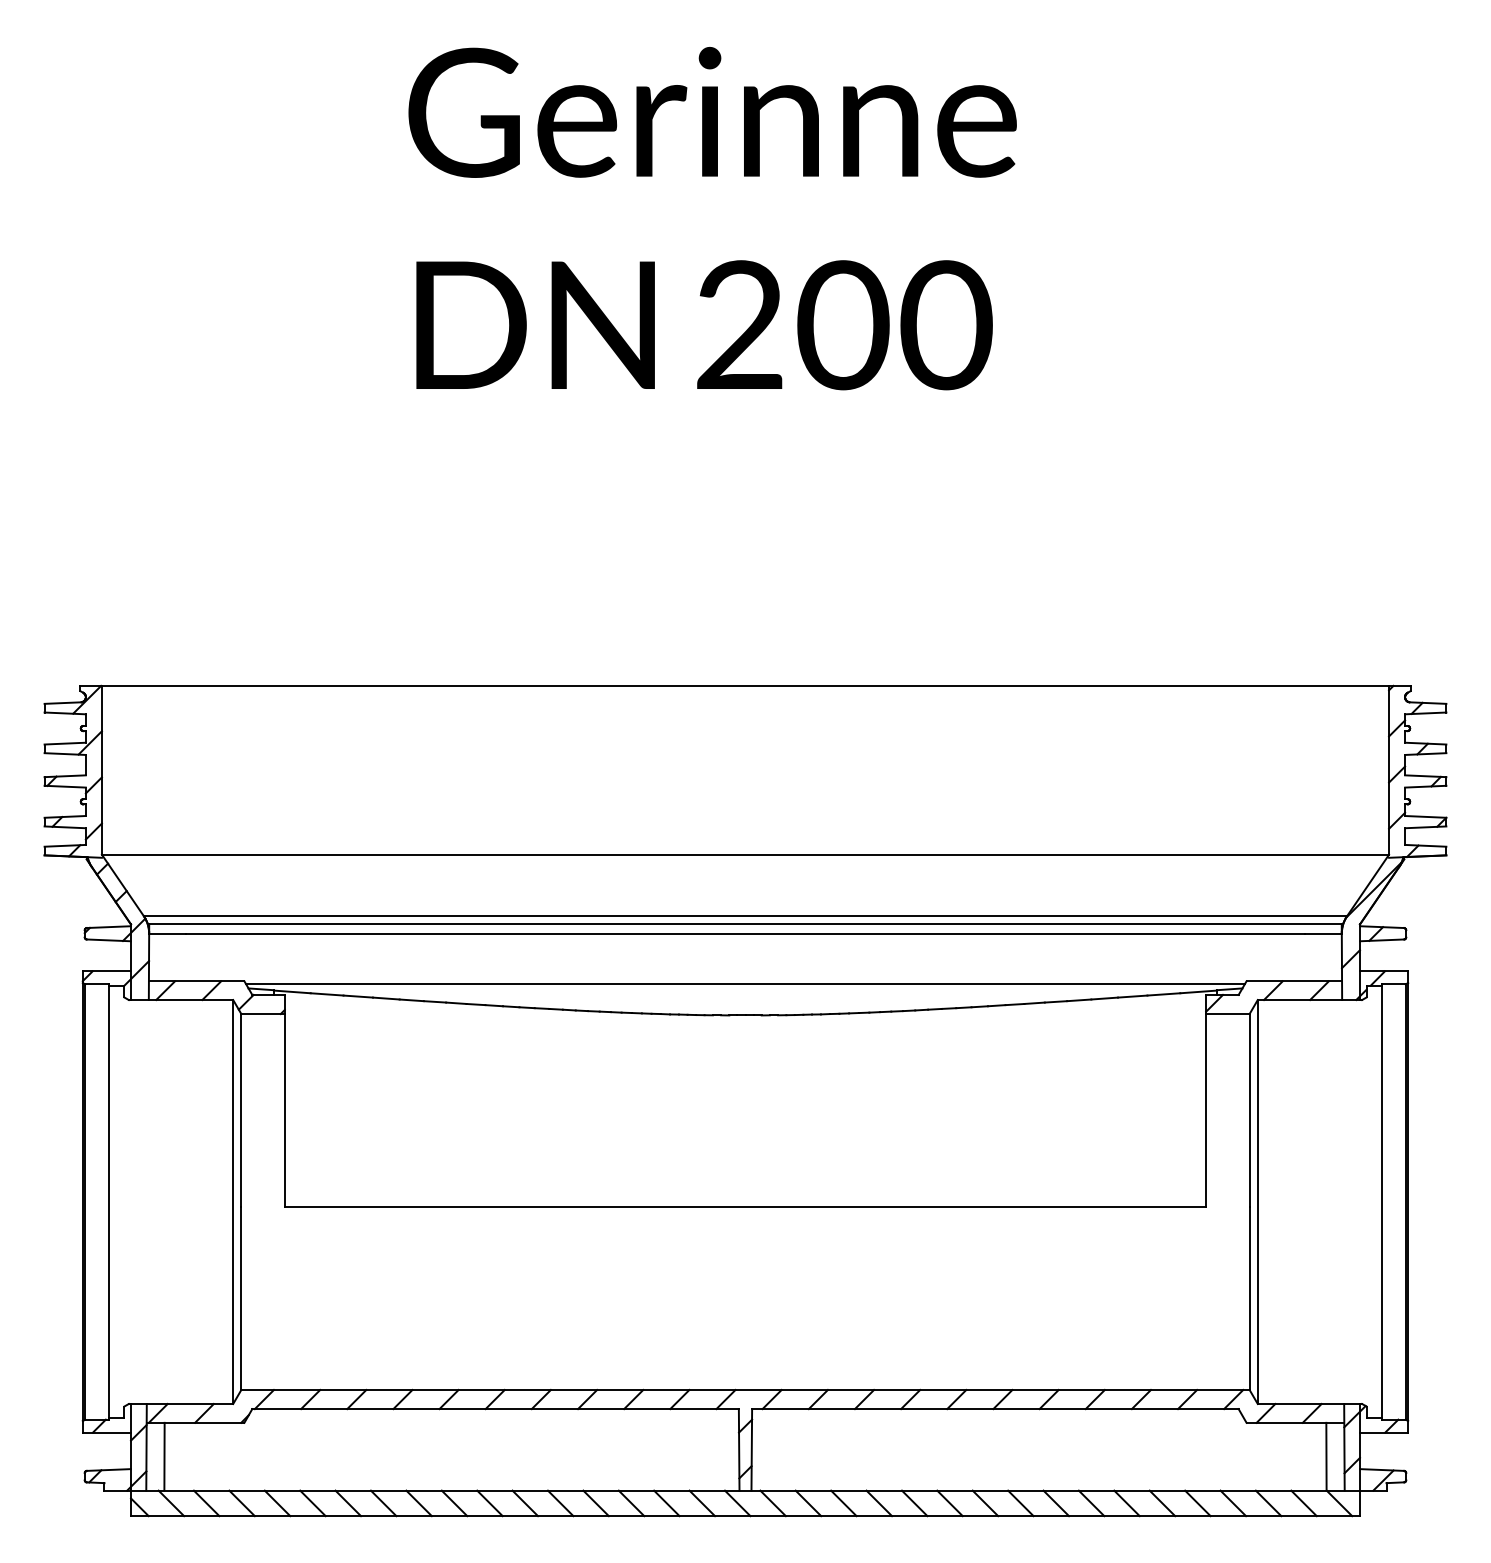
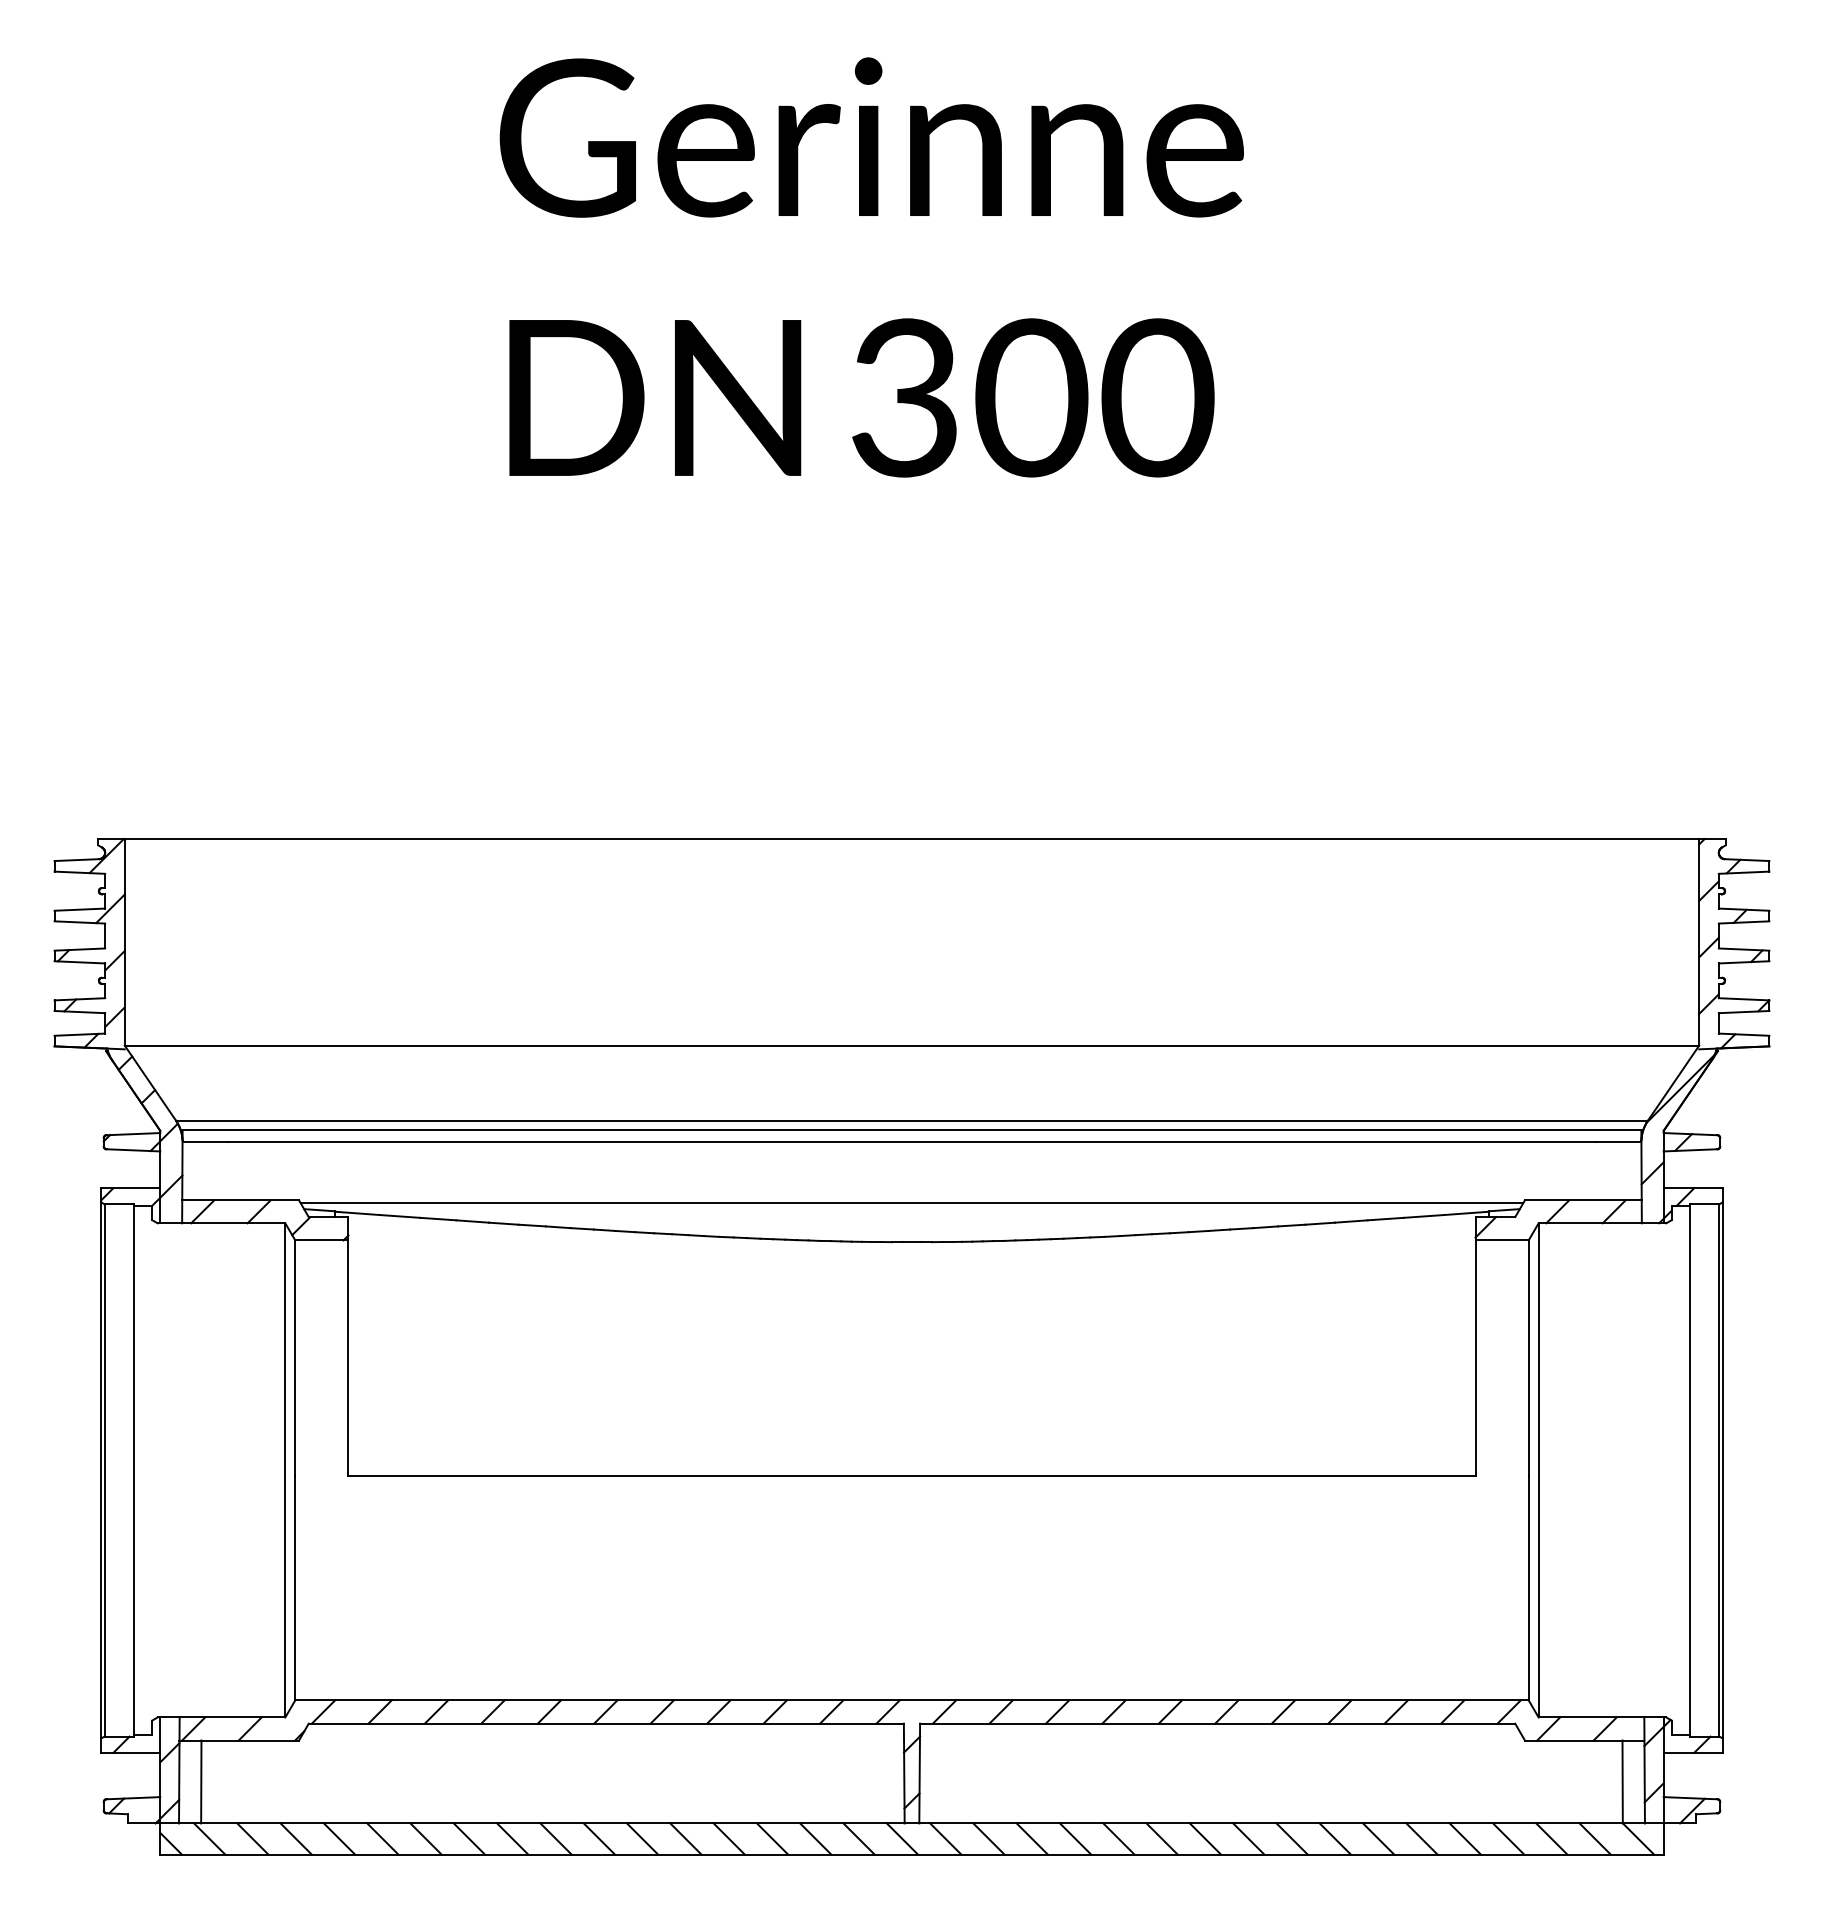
text: (739, 324) -> (904, 397), 200 -> 300

